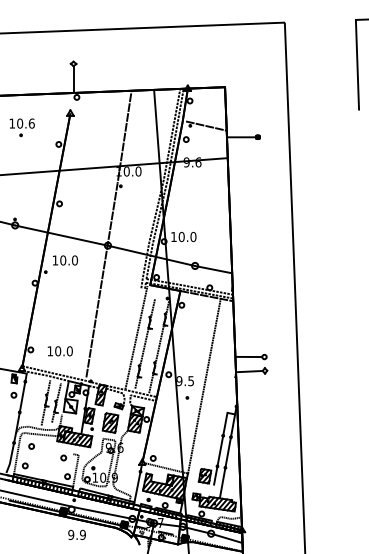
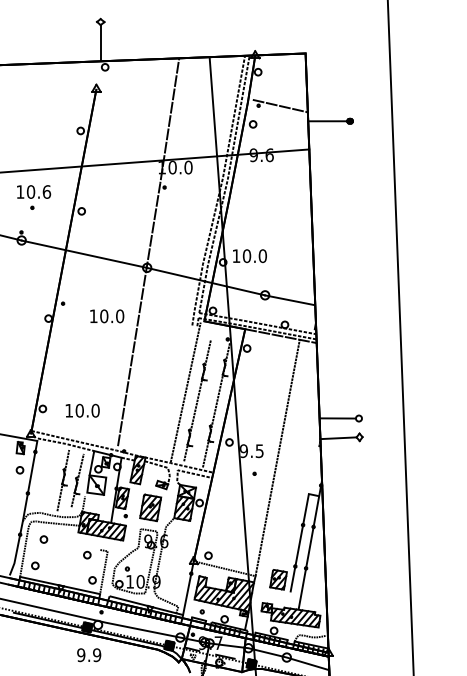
part: (21, 127) -> (32, 197), moved
text: (65, 260) -> (107, 316), moved
text: (76, 534) -> (88, 654), moved

